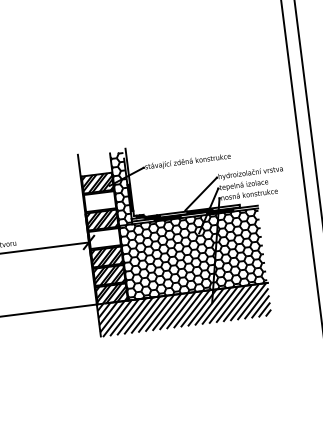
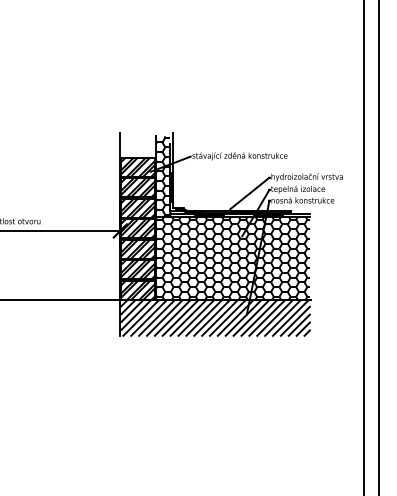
hatch: (99, 201) -> (137, 187), added
hatch: (104, 238) -> (137, 228), added

